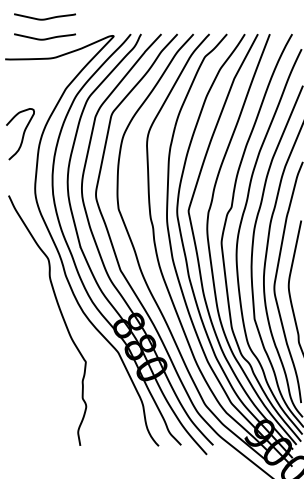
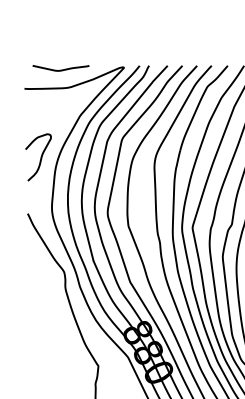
curve: (44, 18) -> (60, 51), removed

